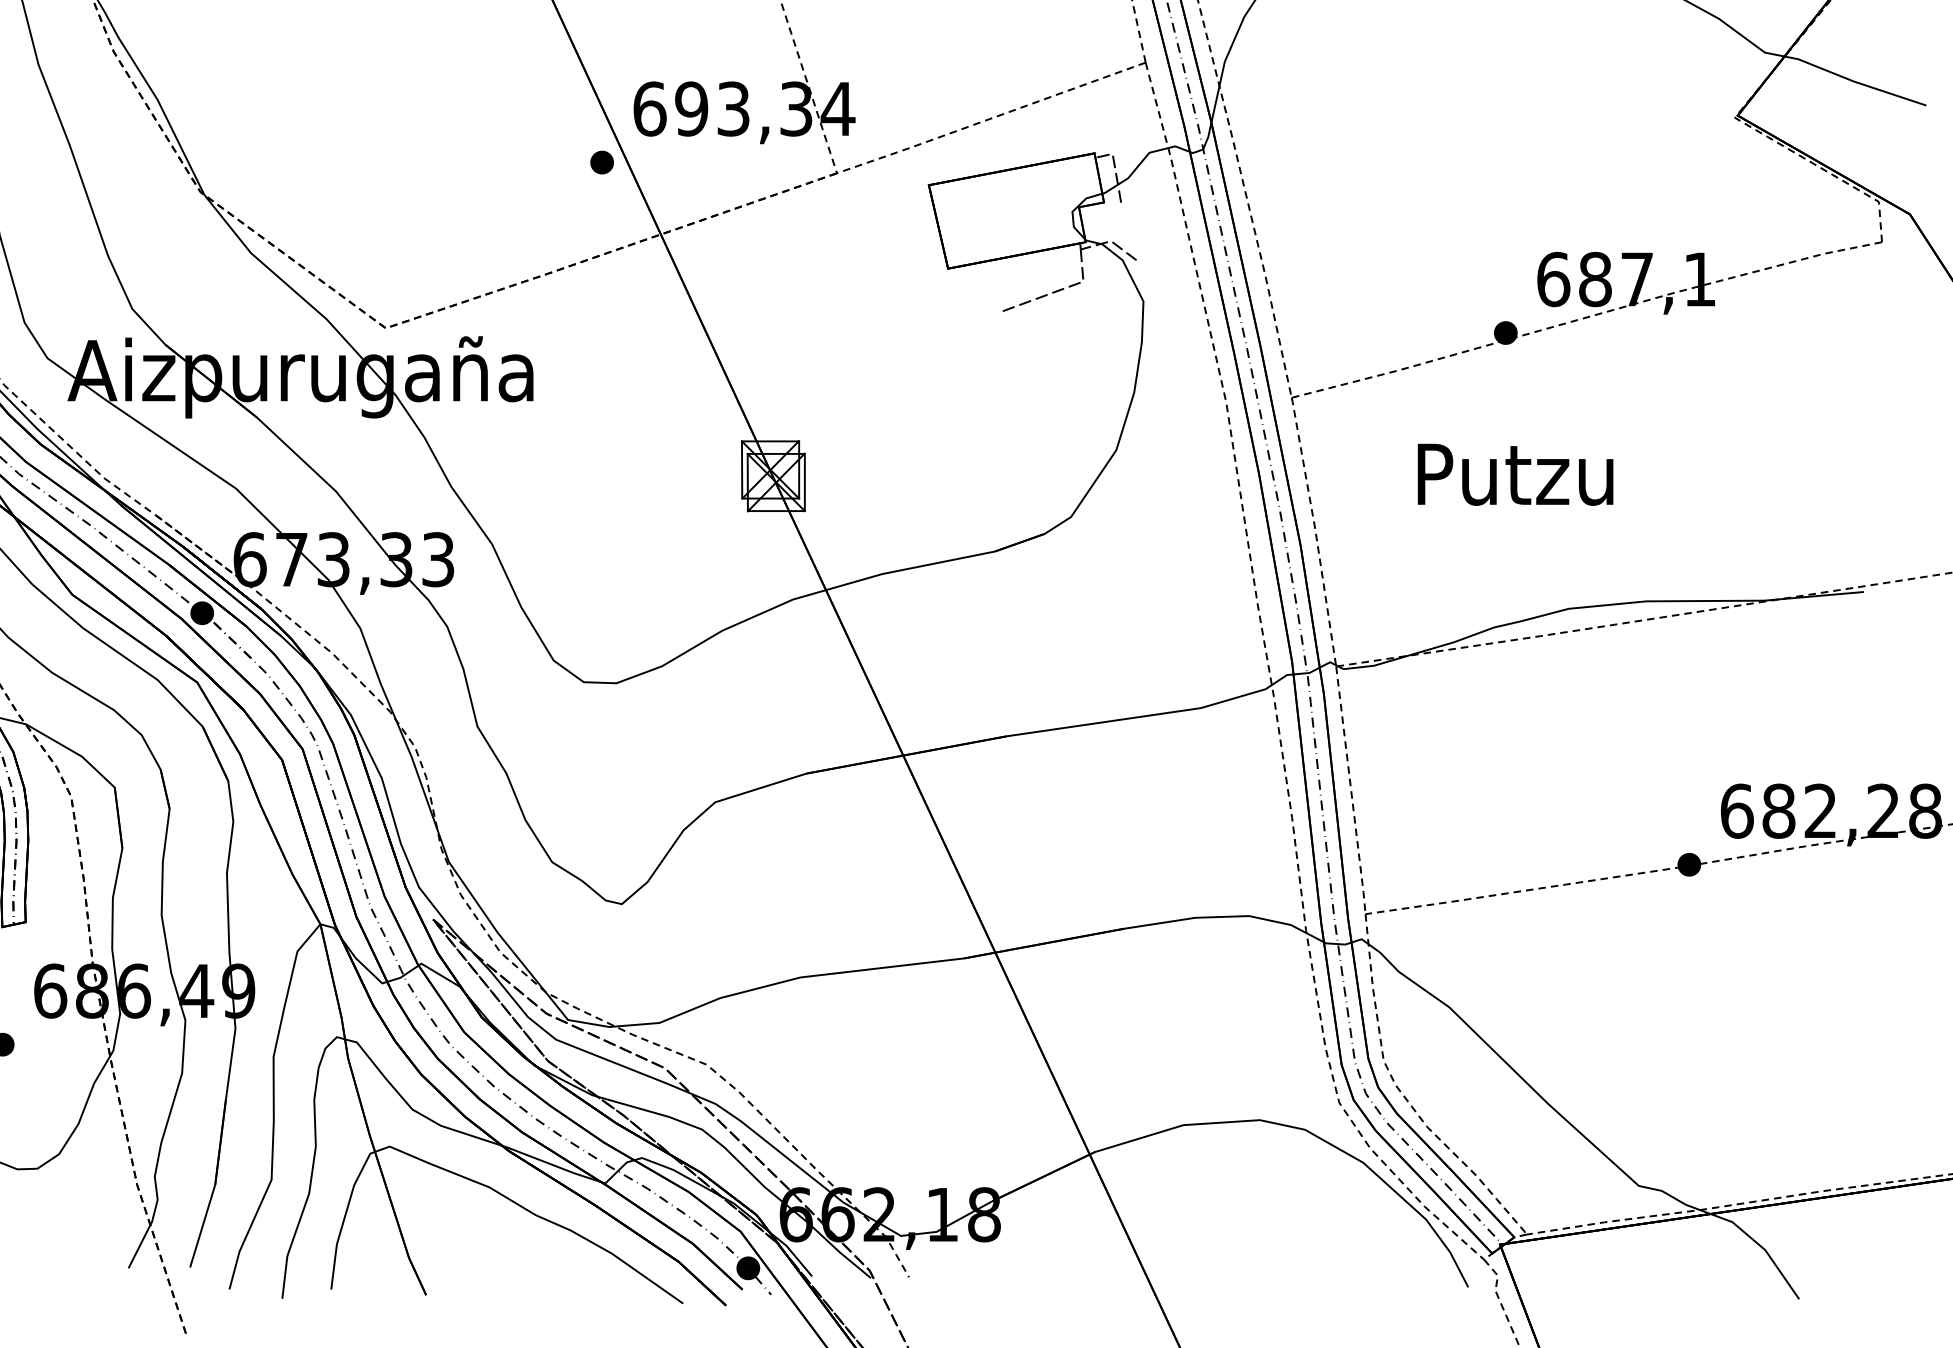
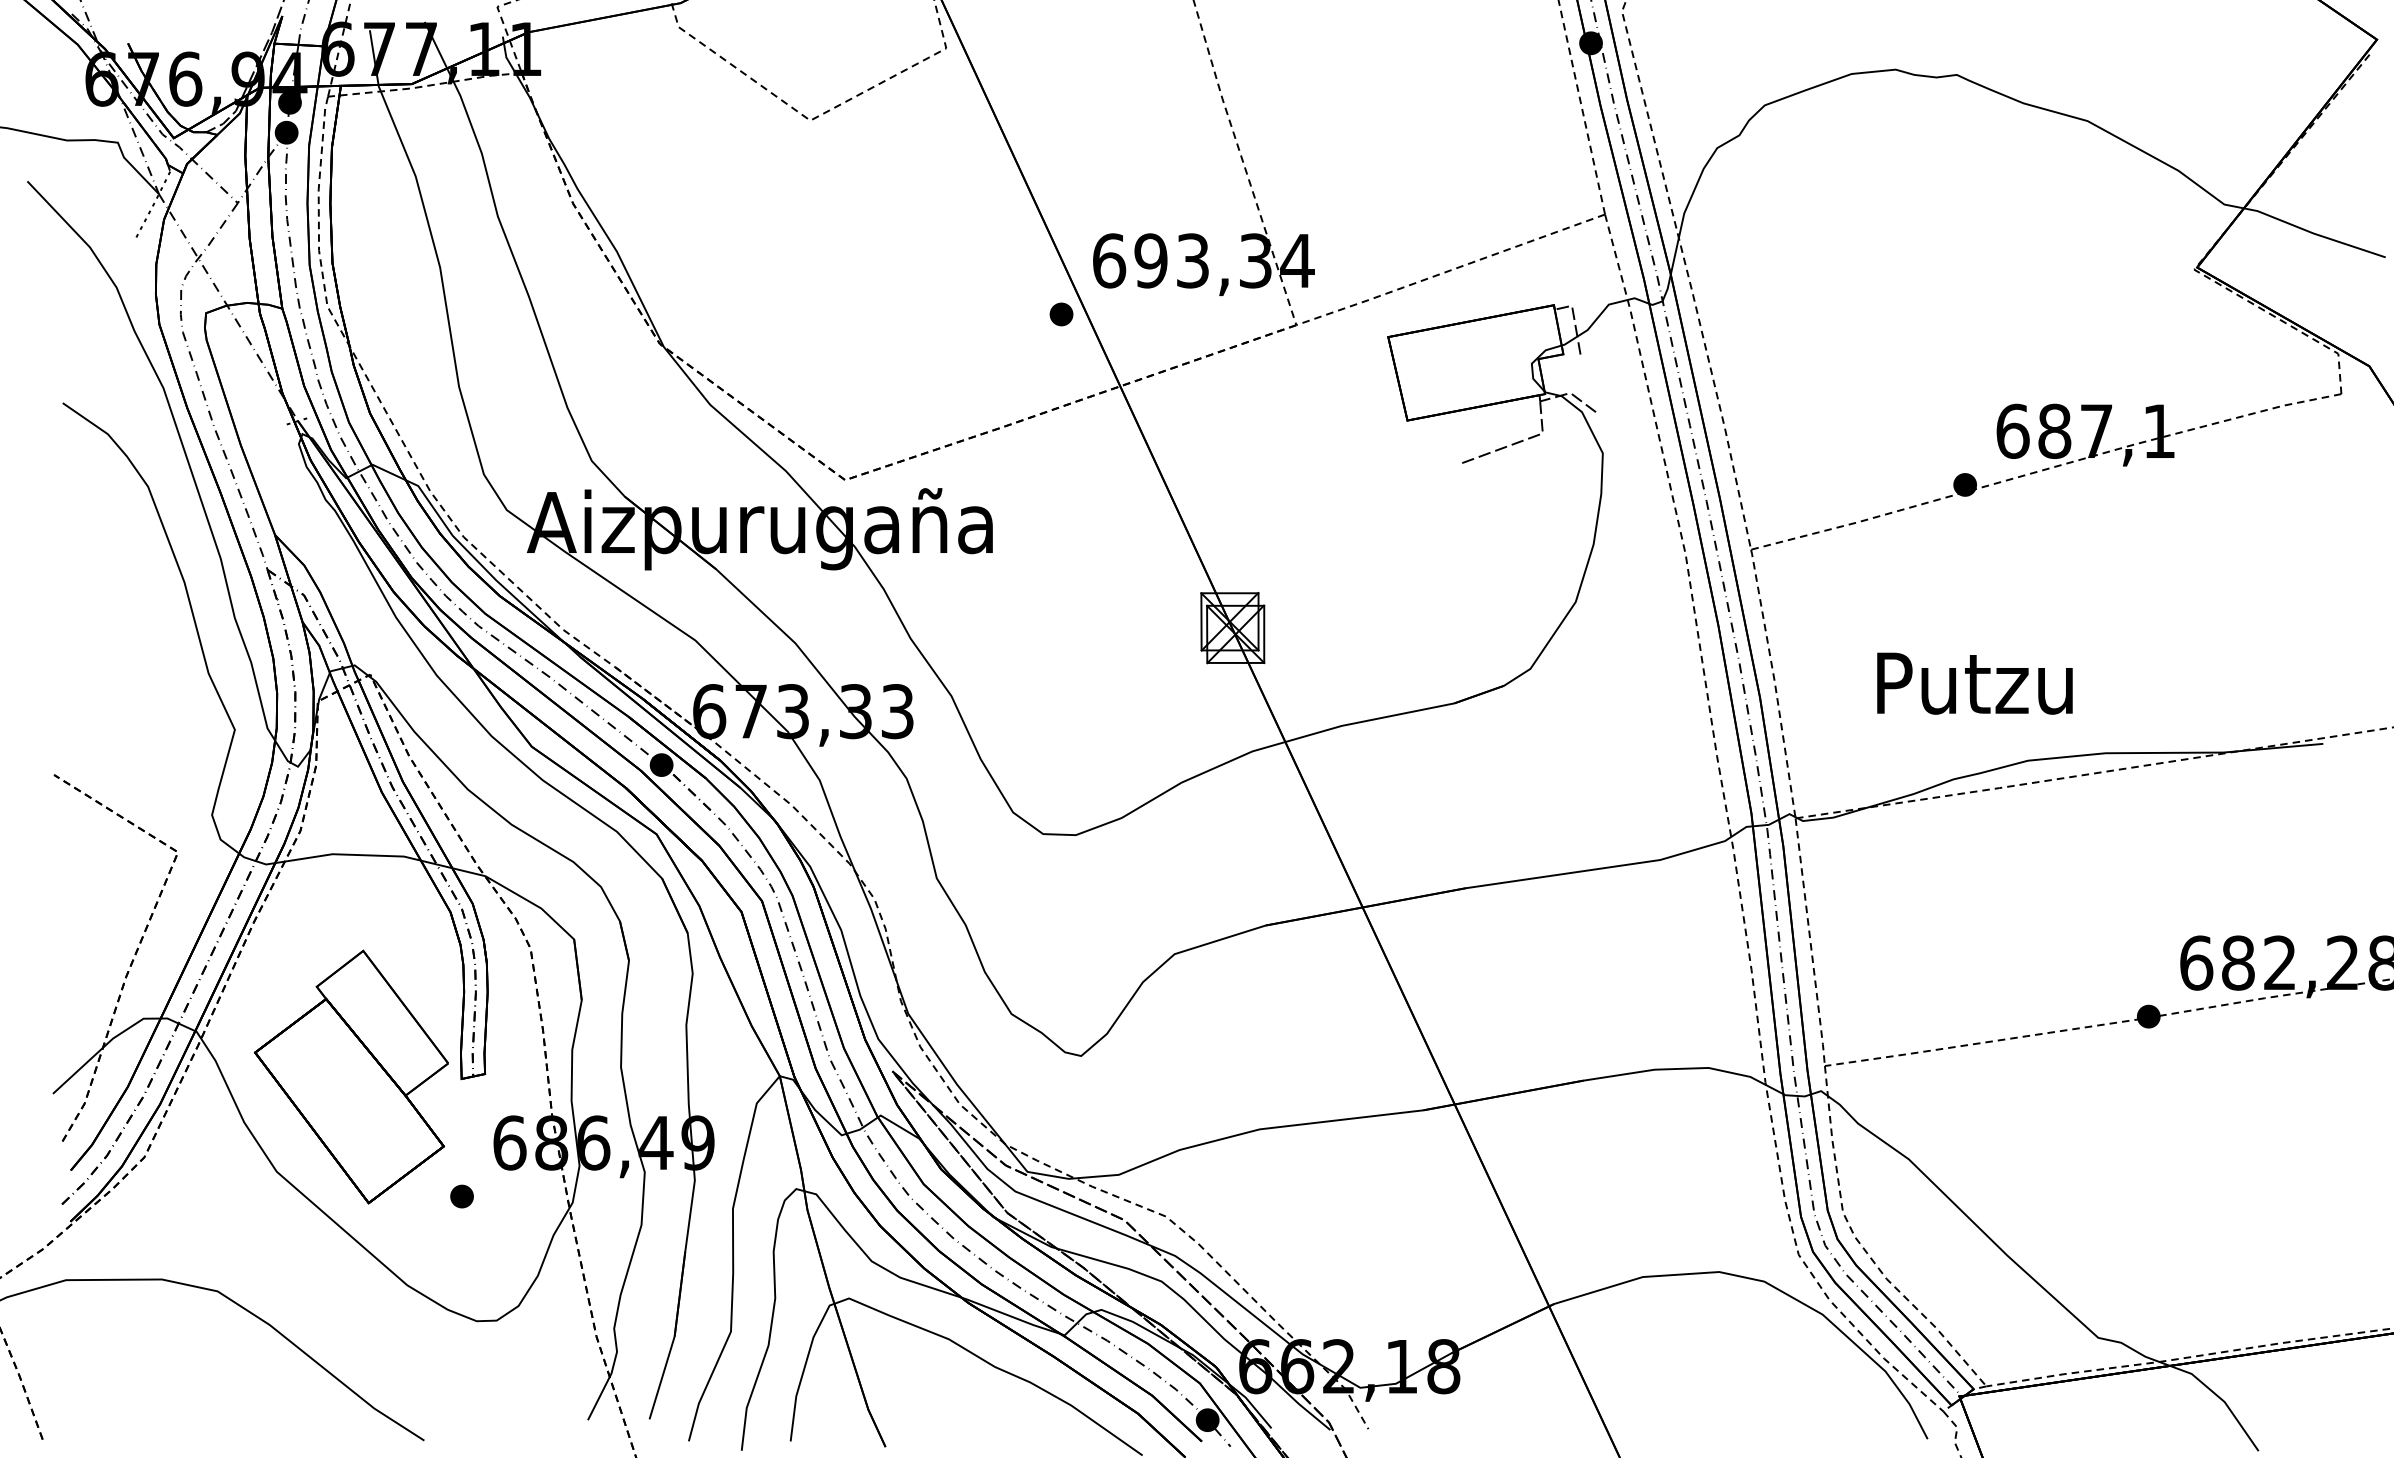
text: (1515, 474) -> (1974, 683), moved

